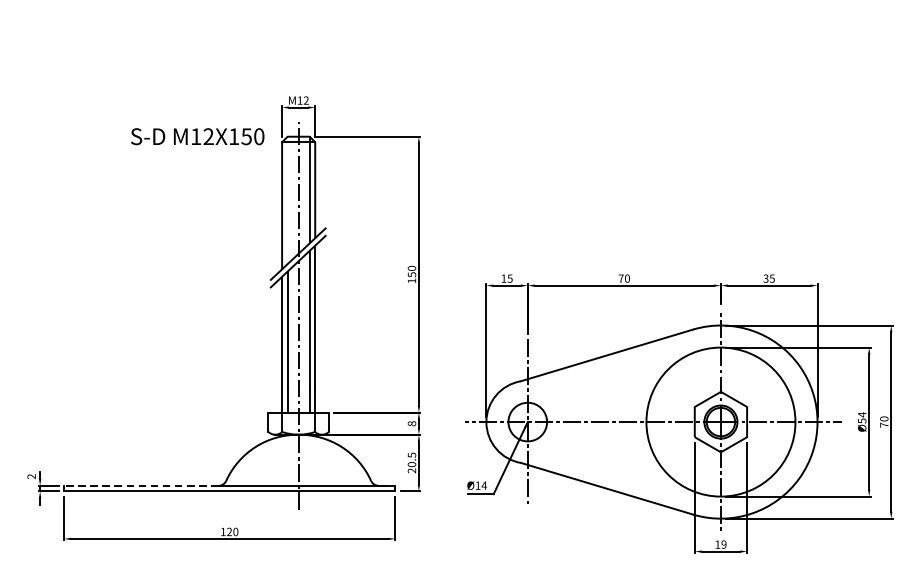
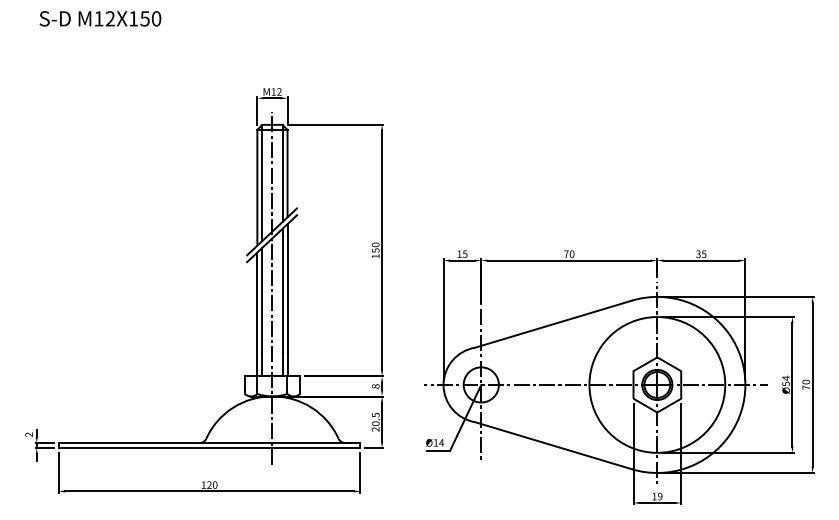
text: (197, 136) -> (100, 18), moved
line: (287, 199) -> (262, 182), added
line: (140, 486) -> (128, 443), dashed -> solid

